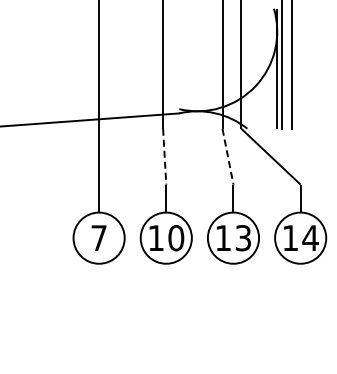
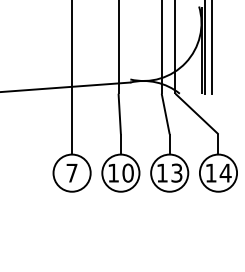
line: (164, 156) -> (119, 113), dashed -> solid
line: (228, 157) -> (166, 114), dashed -> solid

